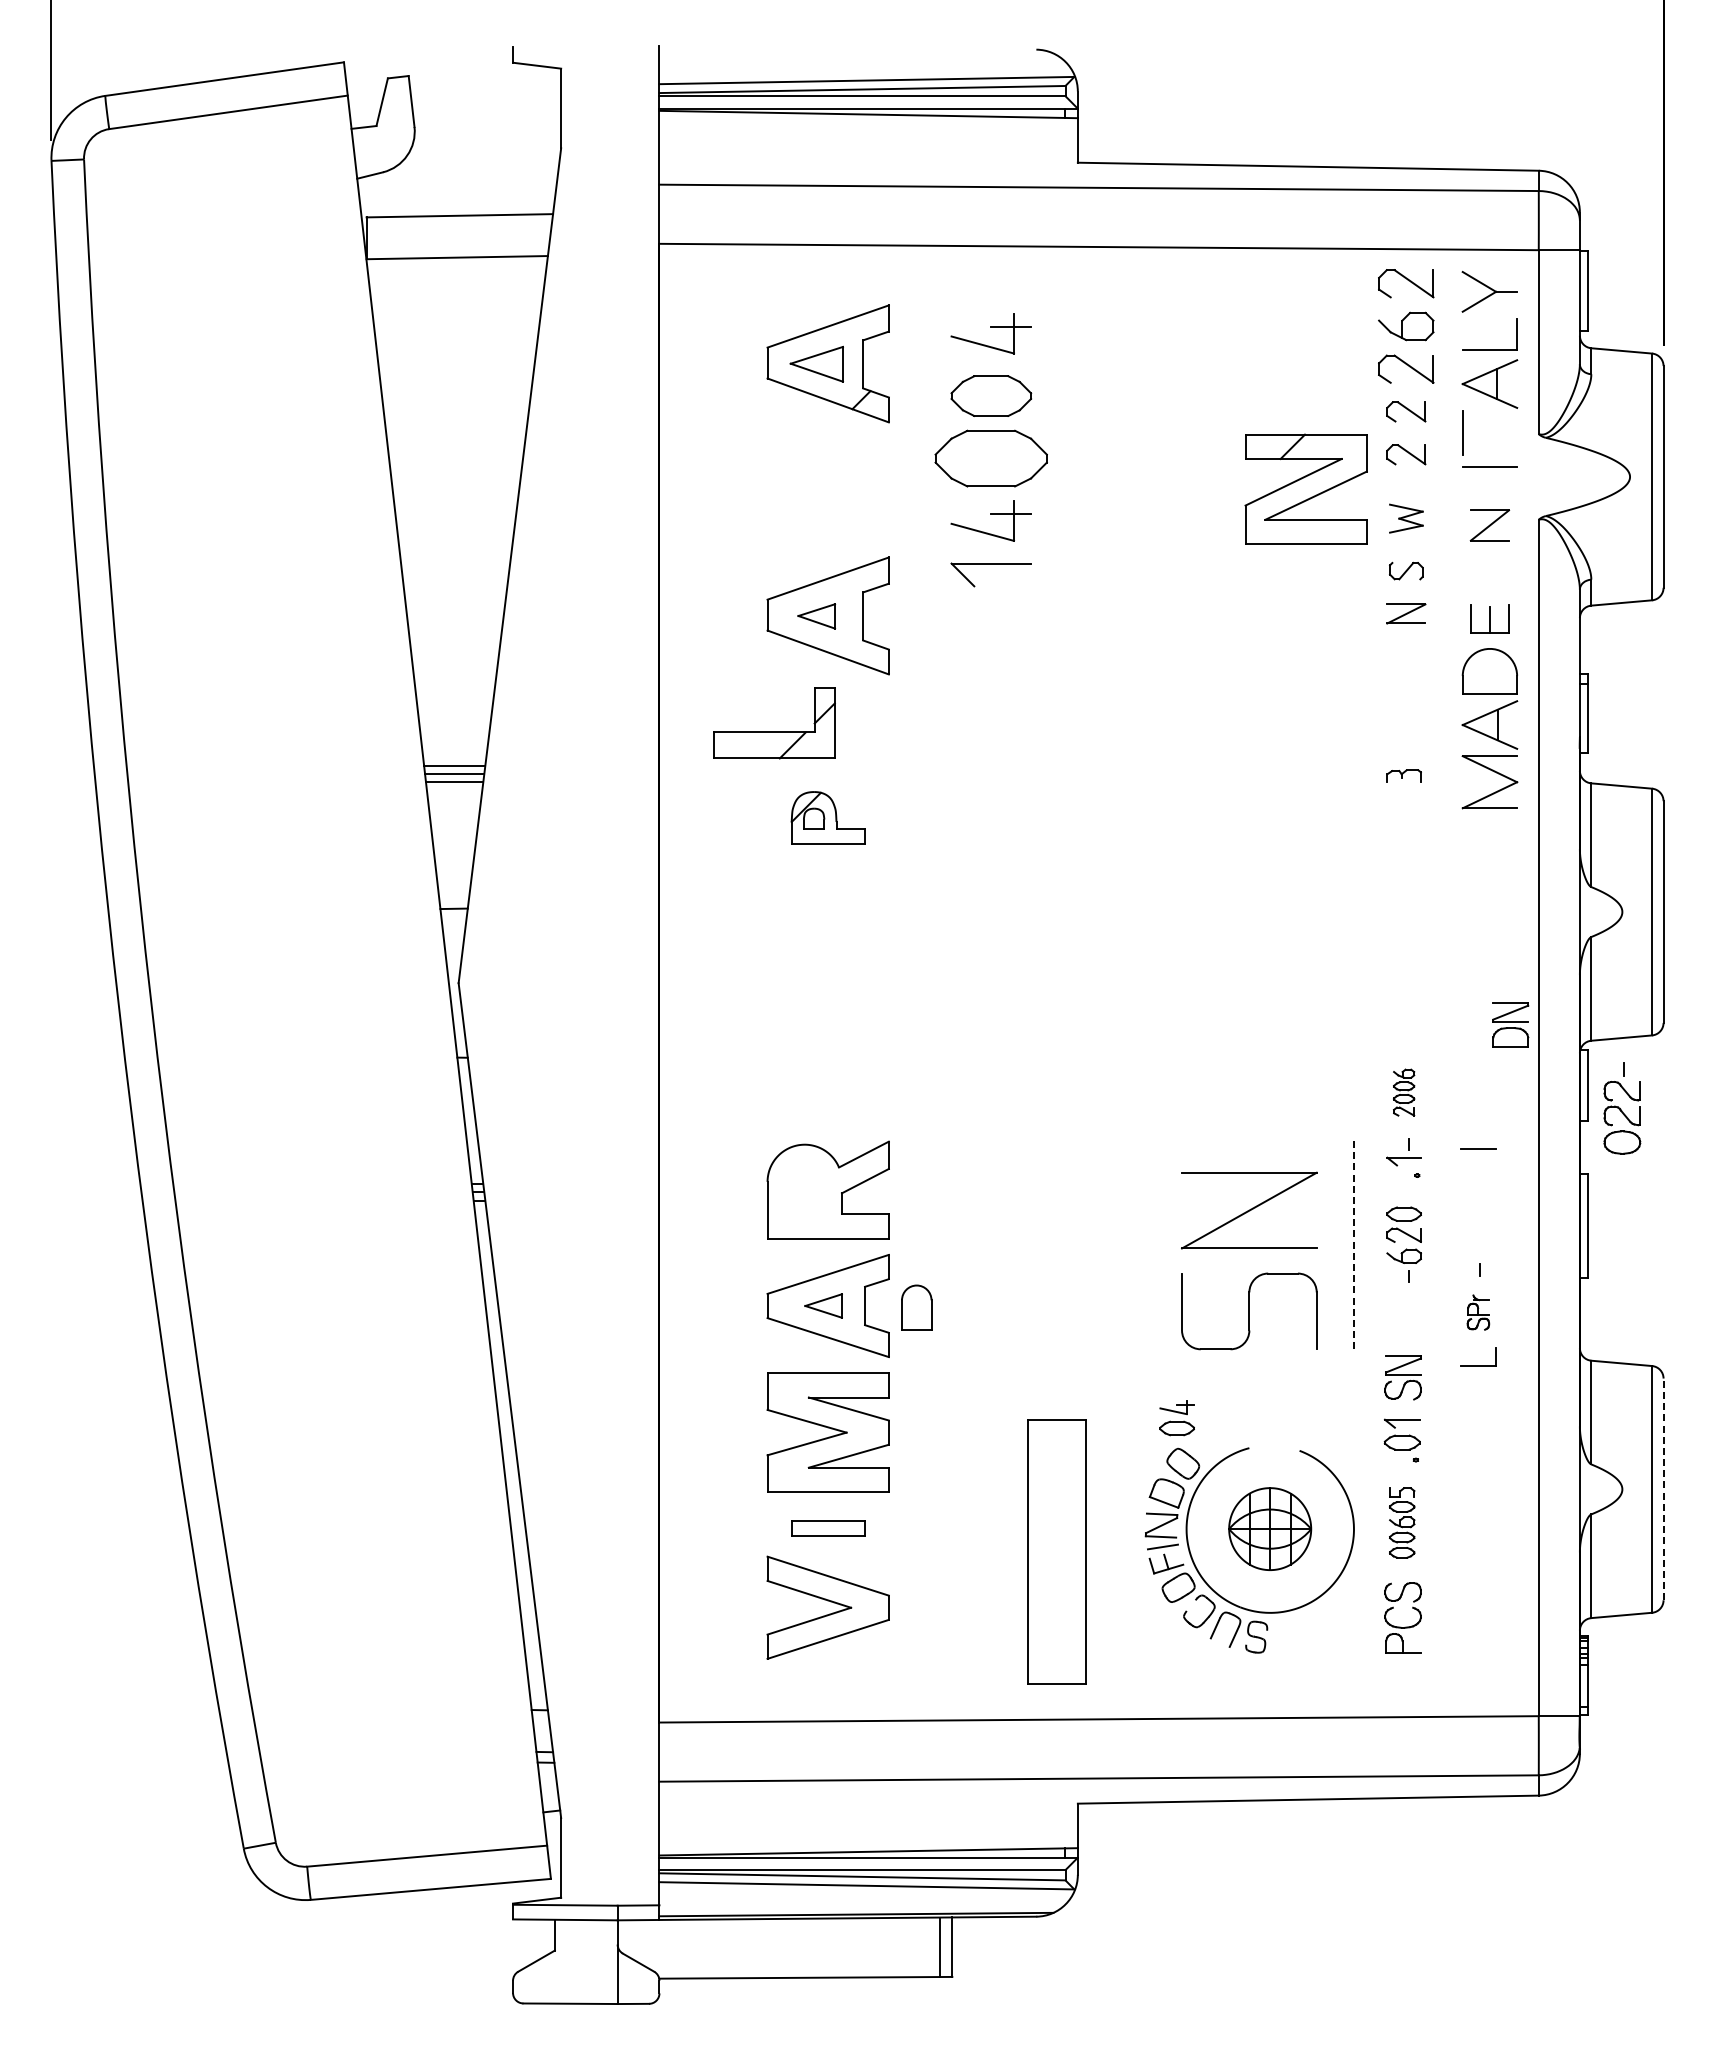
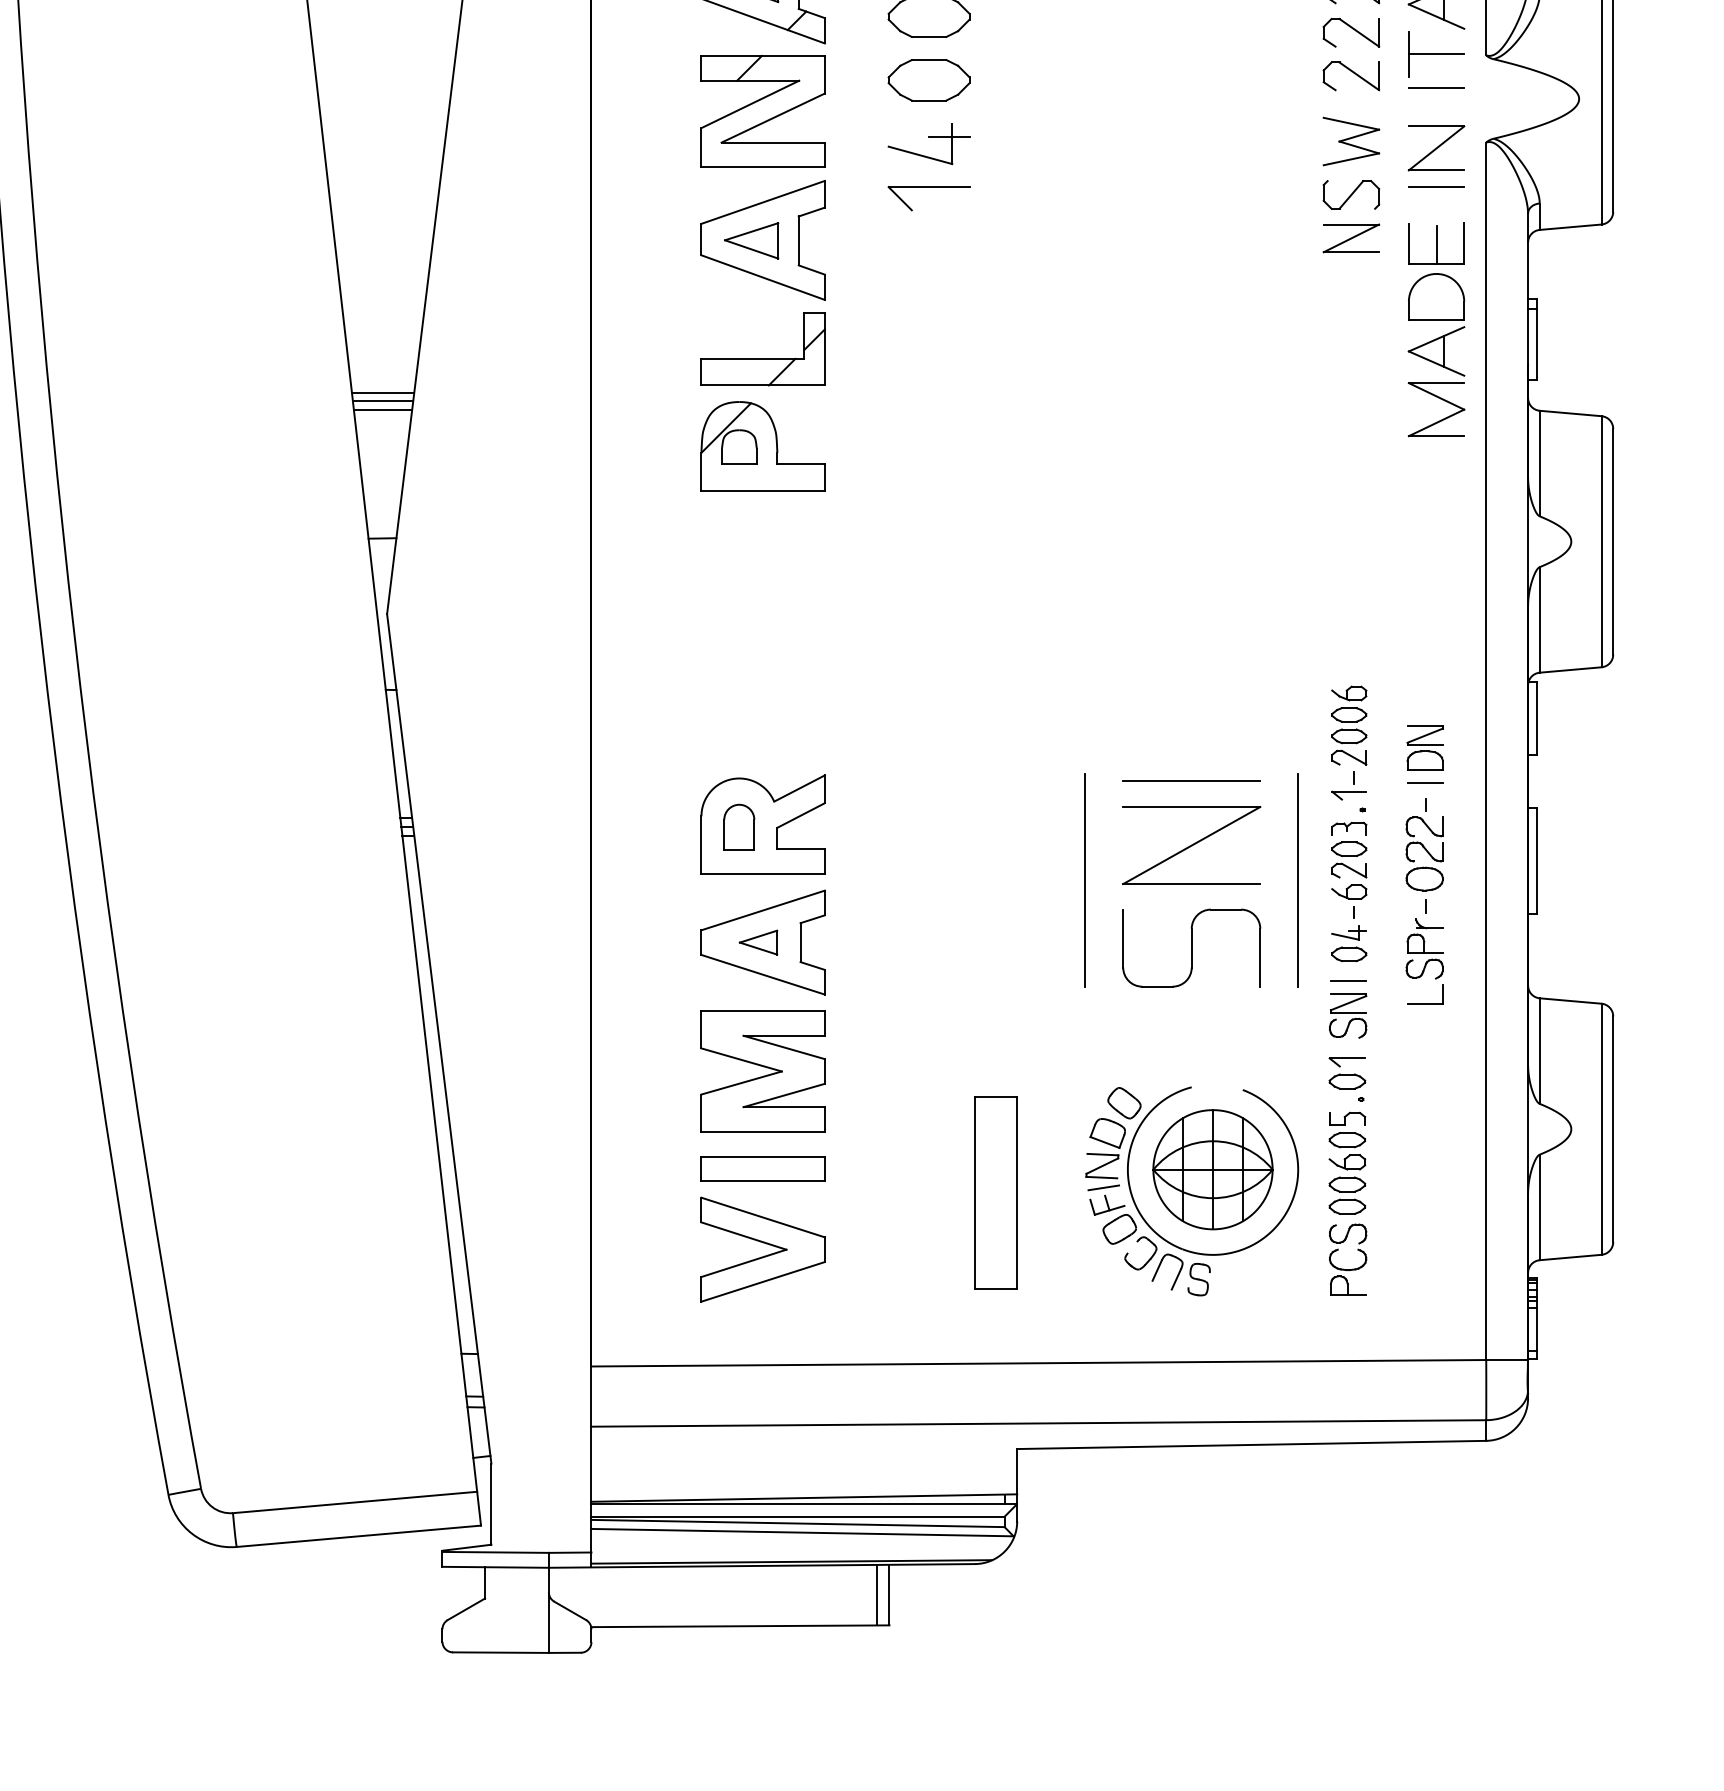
part: (1406, 411) -> (1351, 32), size x1.43
line: (1489, 432) -> (1436, 53), added
part: (1406, 454) -> (1351, 76), size x1.43
part: (991, 458) -> (929, 80), size x0.71
part: (1305, 488) -> (762, 110), moved
part: (1406, 518) -> (1351, 141), size x1.67
part: (1489, 525) -> (1436, 148), size x1.43
line: (1489, 562) -> (1436, 186), added
part: (1406, 570) -> (1351, 194), size x1.67
part: (1406, 613) -> (1351, 237), size x1.43
part: (816, 616) -> (751, 240), size x1.43
part: (1489, 618) -> (1436, 243), size x1.43
part: (774, 731) -> (763, 358), moved
part: (1403, 775) -> (1348, 828), moved
part: (827, 817) -> (762, 445), size x1.67
part: (1510, 1024) -> (1424, 747), moved
part: (1403, 1092) -> (1348, 725), size x1.67
part: (1622, 1108) -> (1424, 844), moved
line: (1249, 1147) -> (1191, 781), added
line: (1144, 1244) -> (1085, 880), added
line: (1353, 1244) -> (1297, 880), dashed -> solid
part: (916, 1307) -> (739, 827), moved
part: (1478, 1312) -> (1424, 949), size x1.67
line: (1403, 1343) -> (1348, 980), added
part: (1176, 1418) -> (1348, 944), moved
line: (1663, 1489) -> (1613, 1129), dashed -> solid
part: (1401, 1522) -> (1346, 1162), size x1.43
part: (828, 1528) -> (763, 1169), size x1.67
part: (1269, 1528) -> (1212, 1169), size x1.43
part: (1056, 1551) -> (995, 1192), size x0.71

